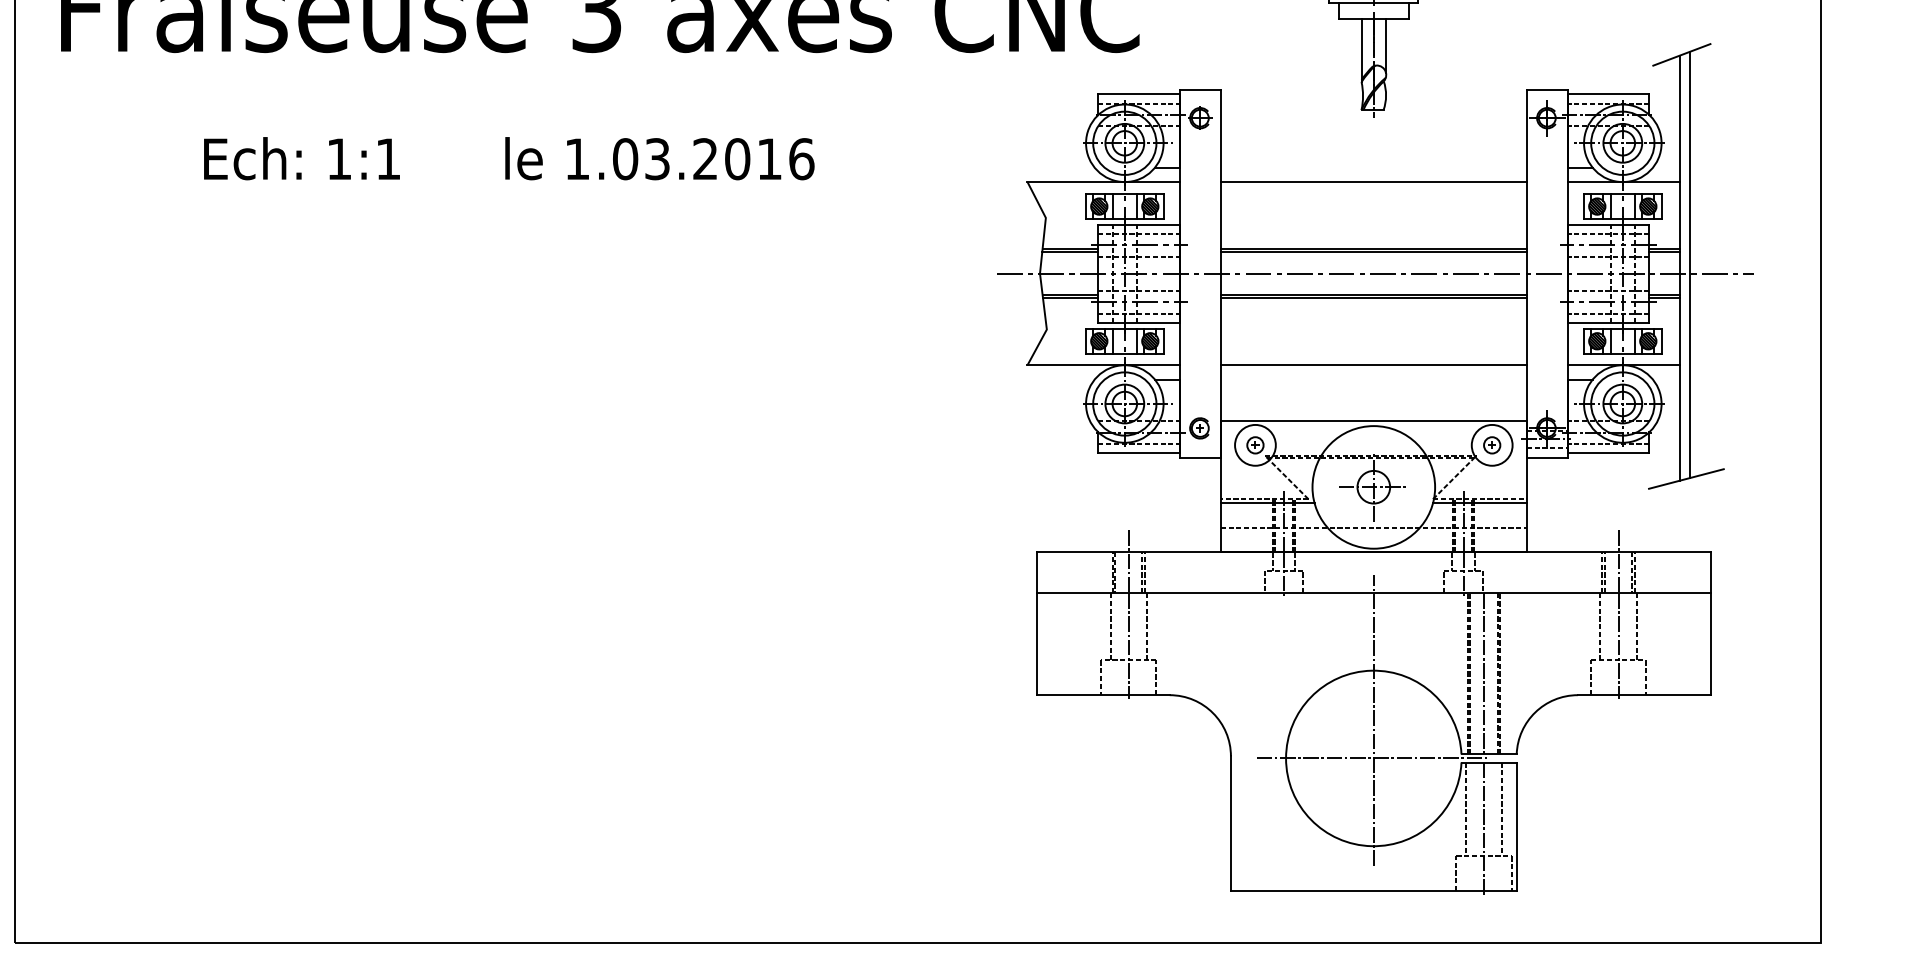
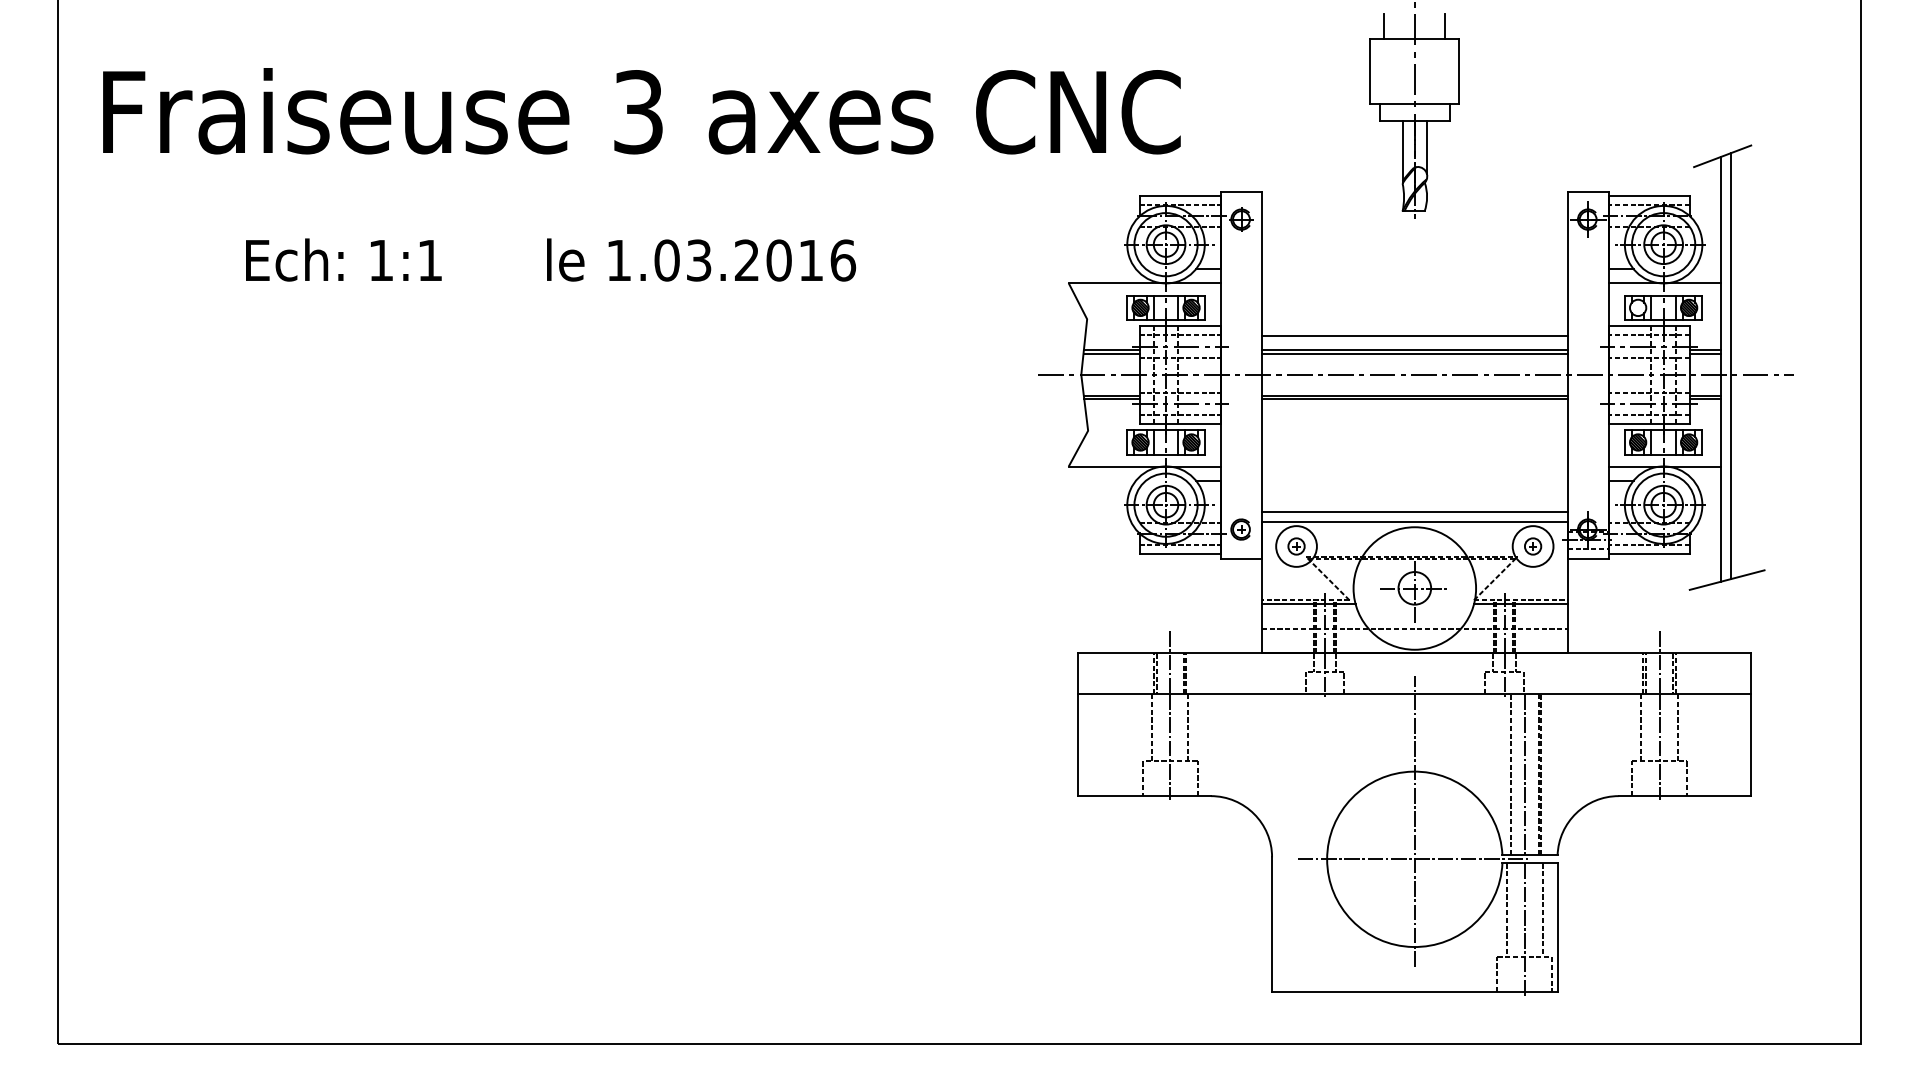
line: (1373, 182) -> (1414, 336), moved
hatch: (1597, 206) -> (1638, 307), removed
line: (1373, 365) -> (1414, 511), moved
line: (1467, 673) -> (1508, 774), removed

